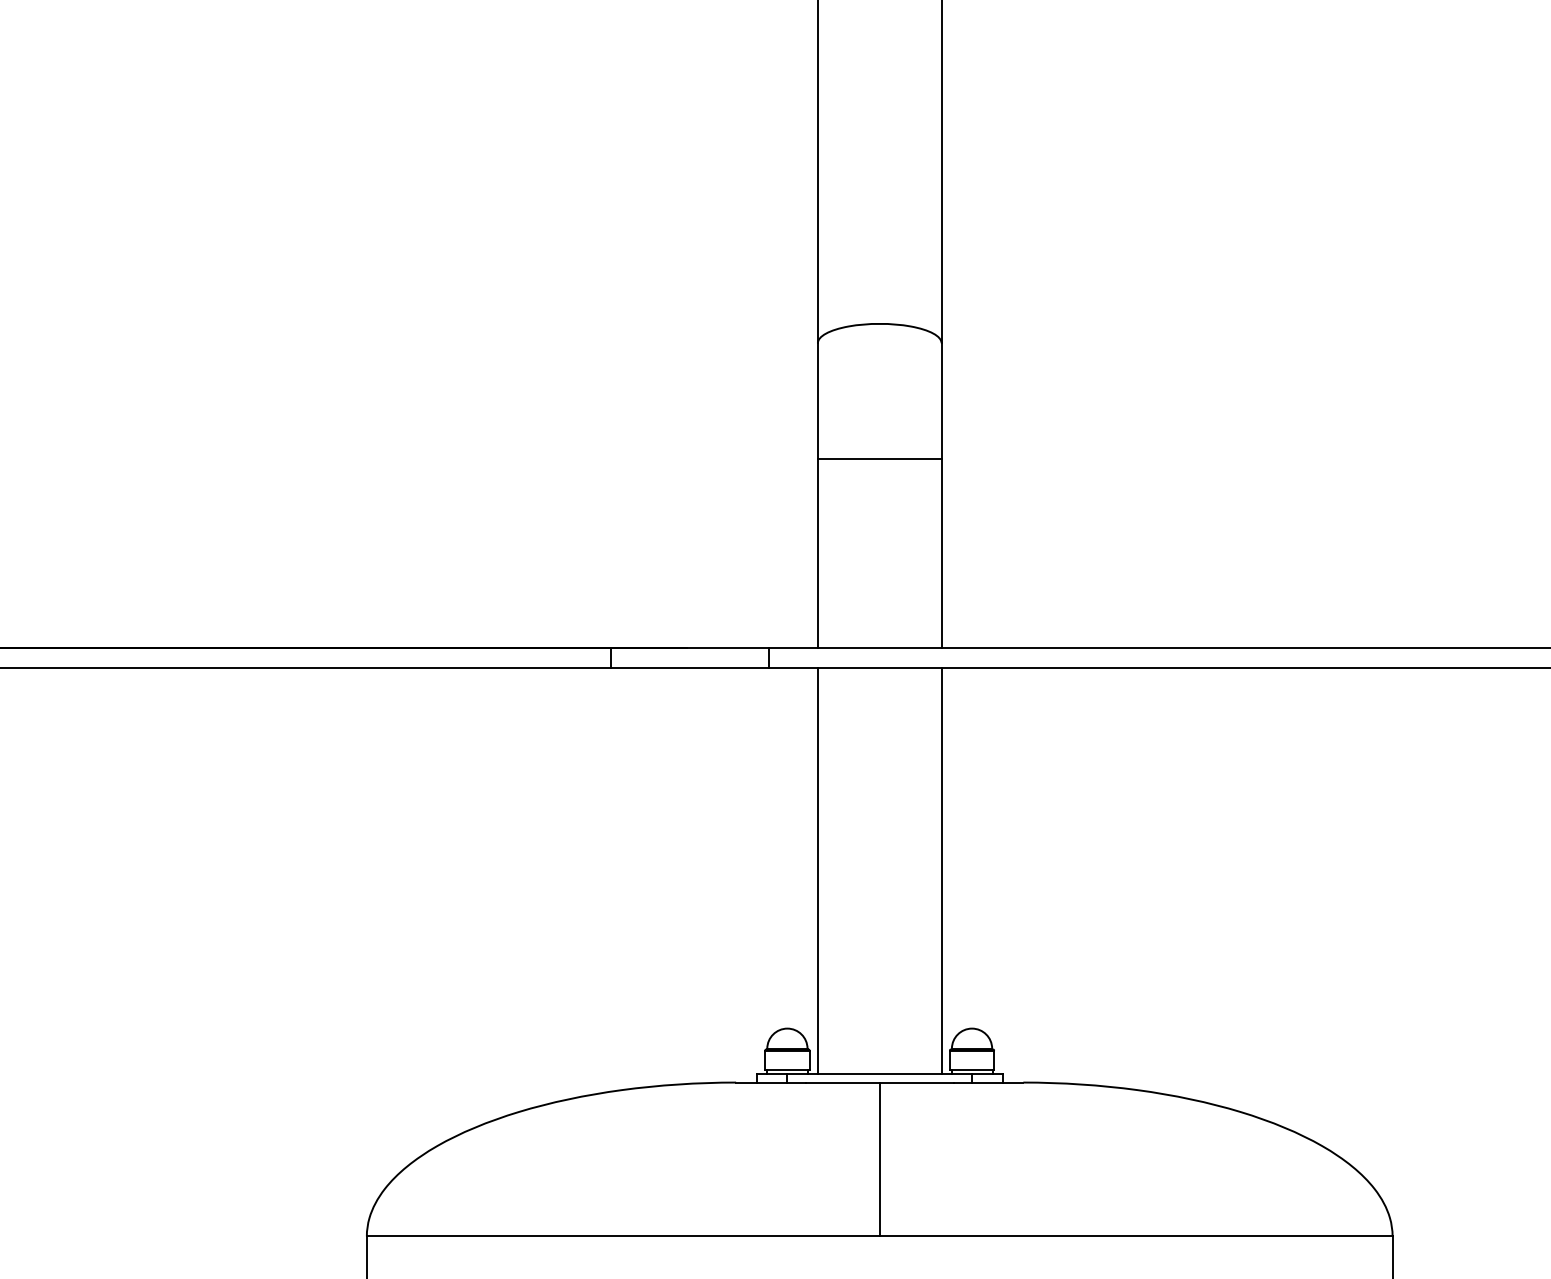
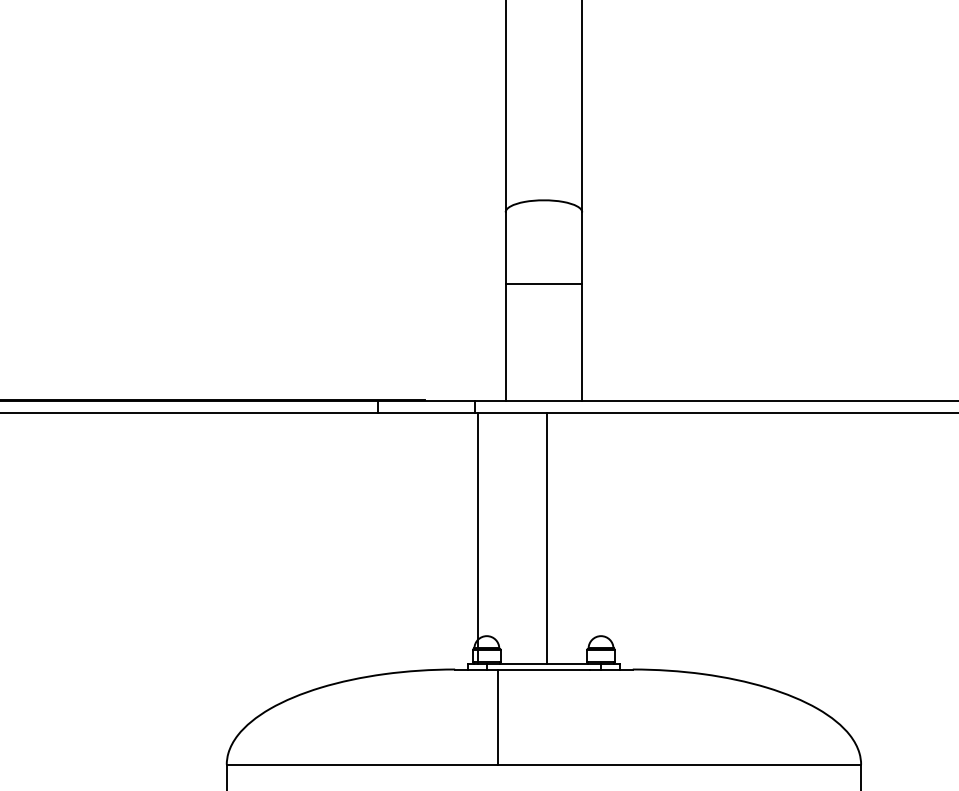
line: (817, 870) -> (477, 538), moved
line: (942, 870) -> (547, 538), moved
line: (878, 1158) -> (497, 716), moved

